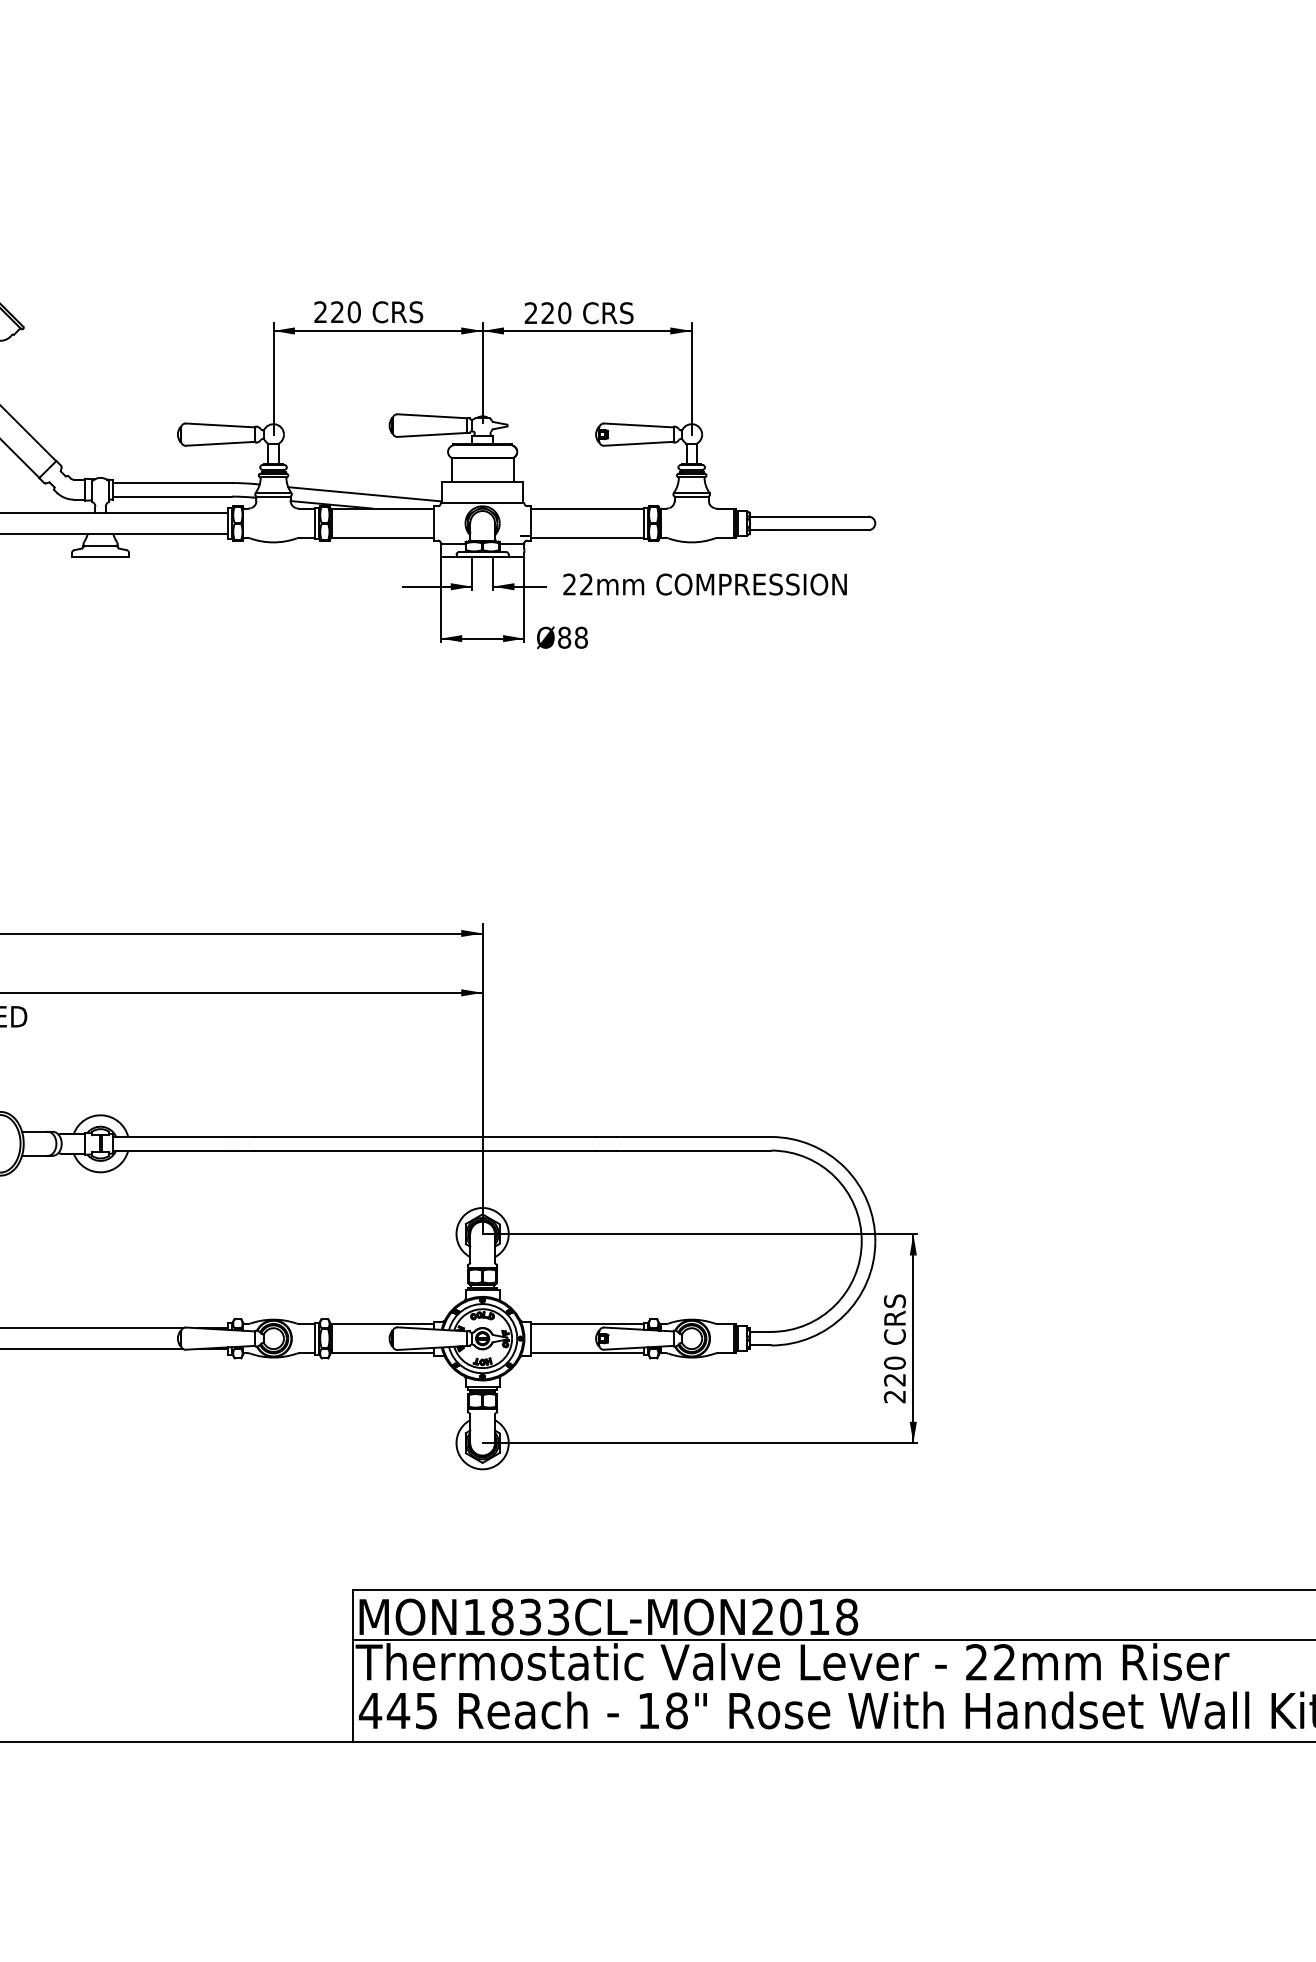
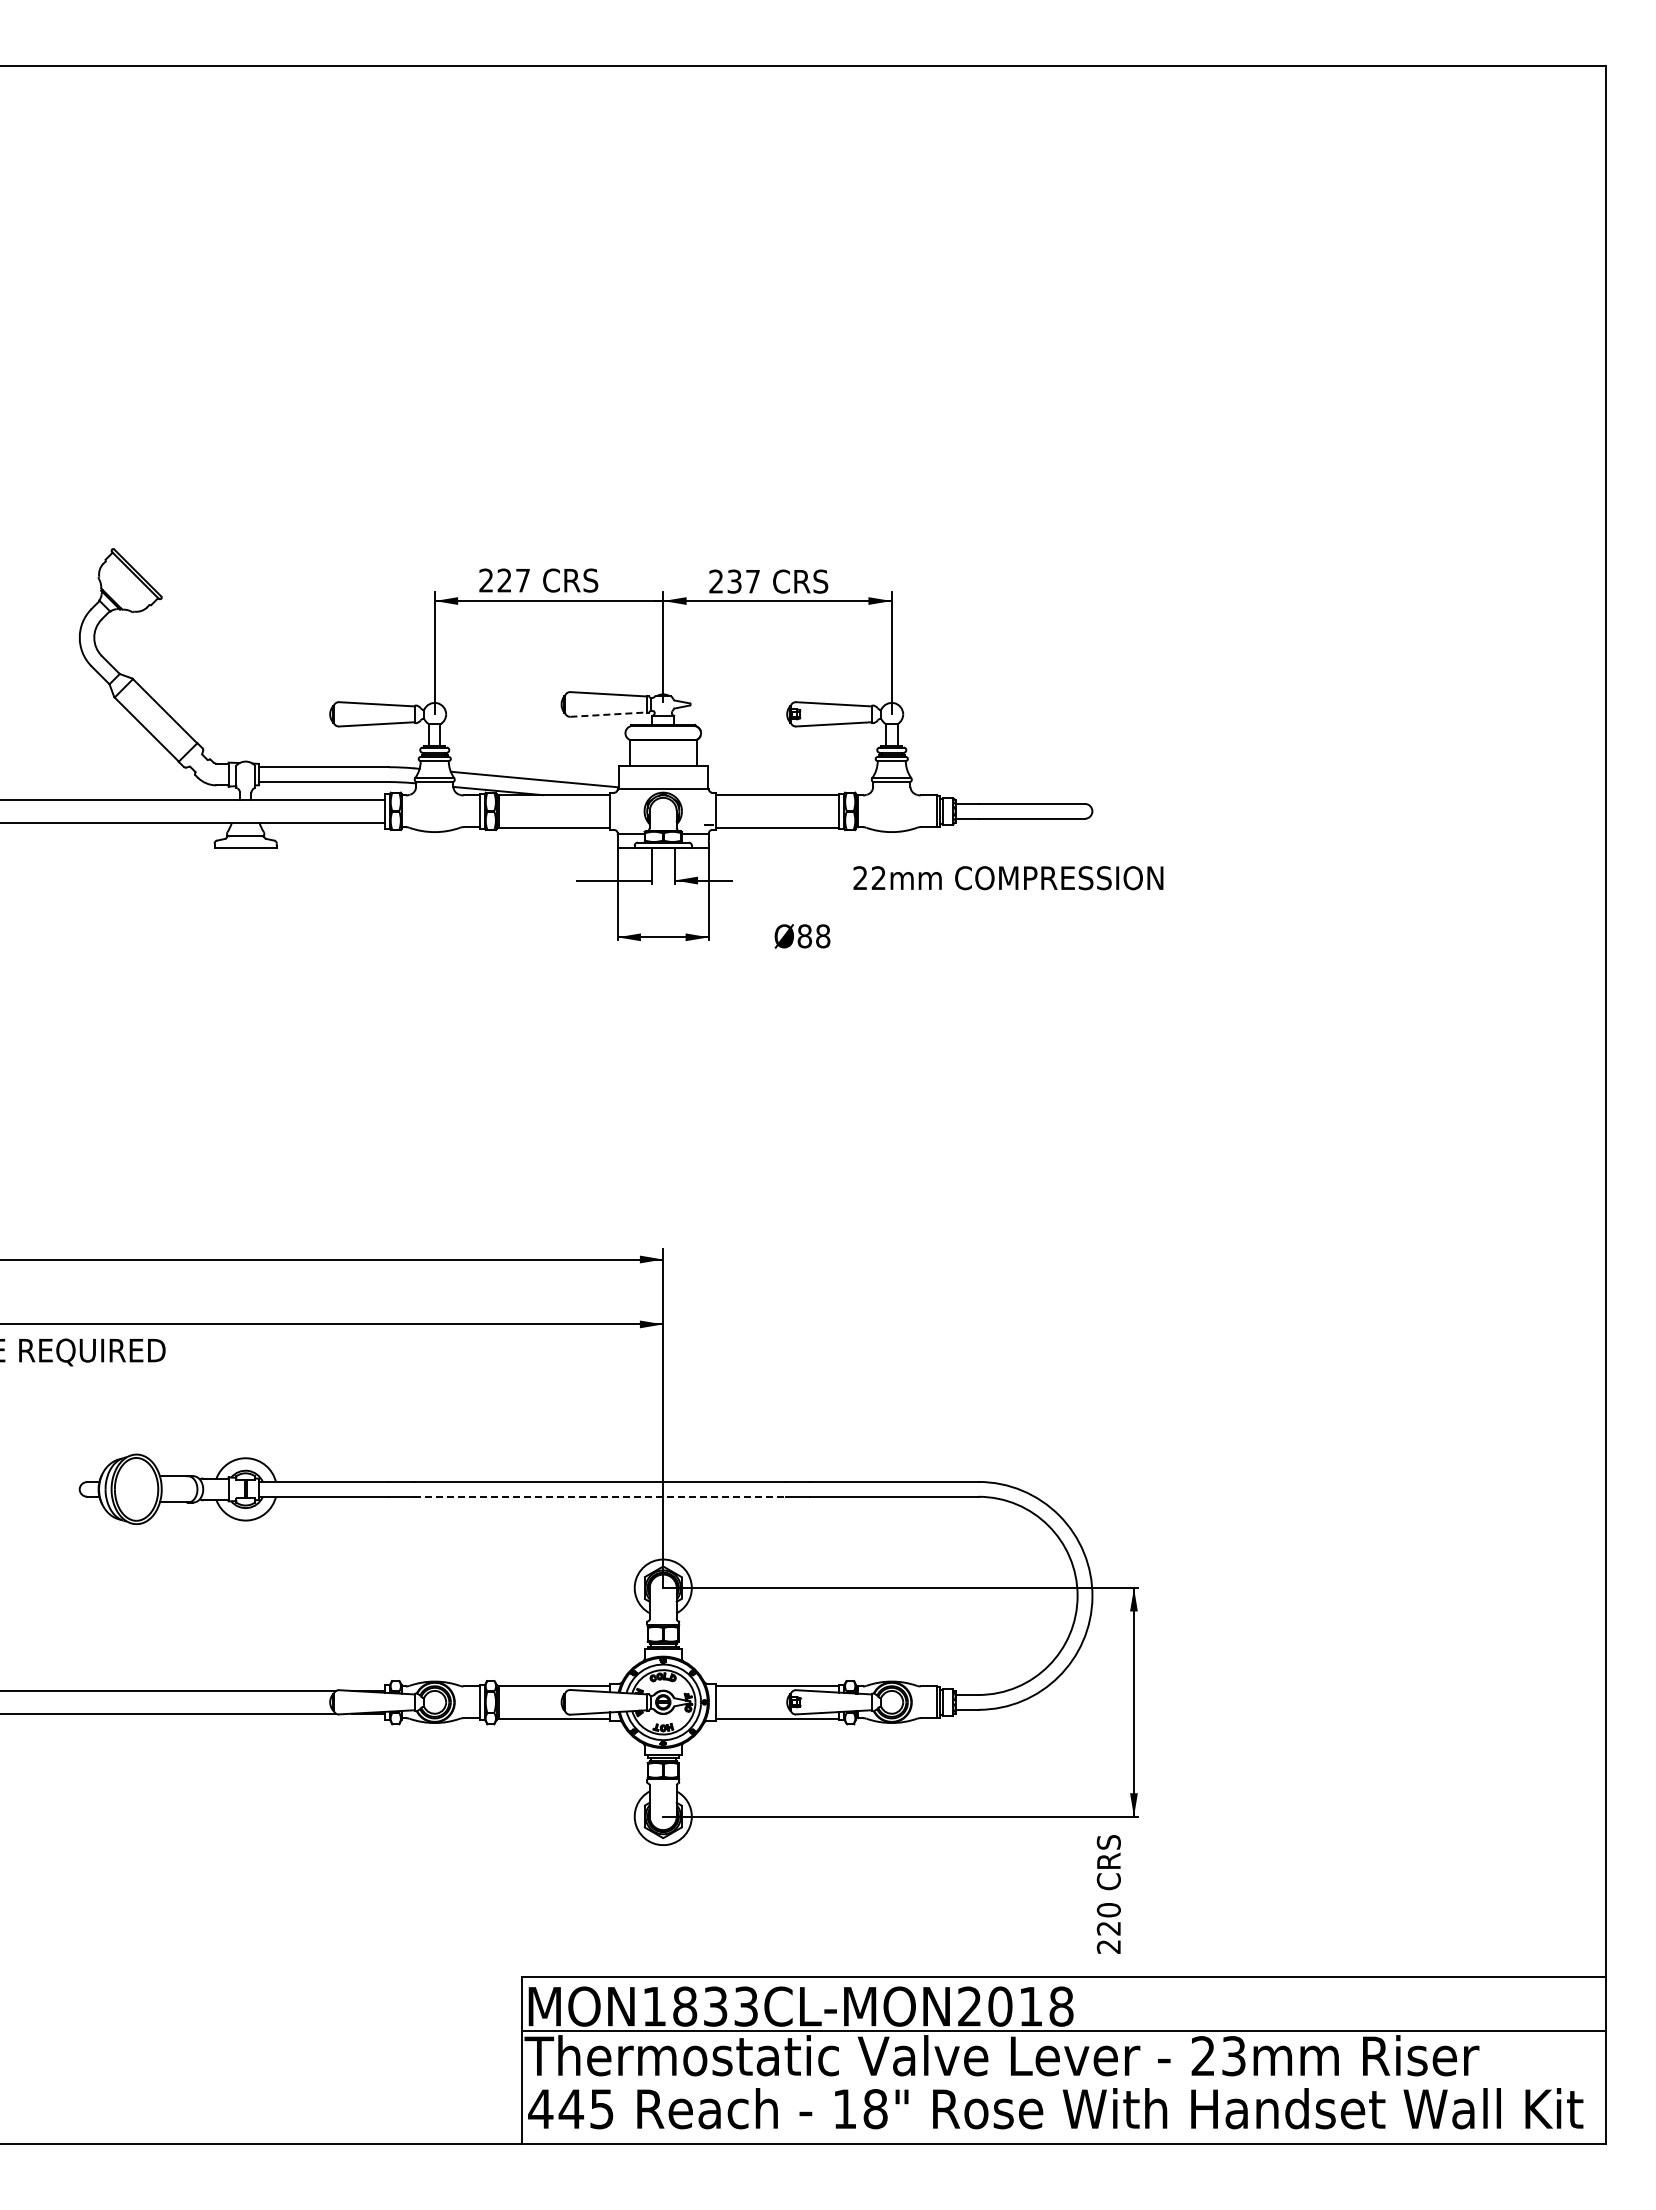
text: (353, 312) -> (522, 580), 220 -> 227
text: (556, 313) -> (743, 581), 220 -> 237
fill: (471, 330) -> (651, 600), removed
line: (433, 434) -> (609, 714), solid -> dashed
text: (705, 584) -> (1008, 878), moved
fill: (460, 586) -> (639, 880), removed
text: (562, 637) -> (802, 936), moved
line: (424, 1150) -> (599, 1496), solid -> dashed
text: (894, 1348) -> (1108, 1894), moved
text: (1004, 1662) -> (1233, 2056), 22mm -> 23mm

